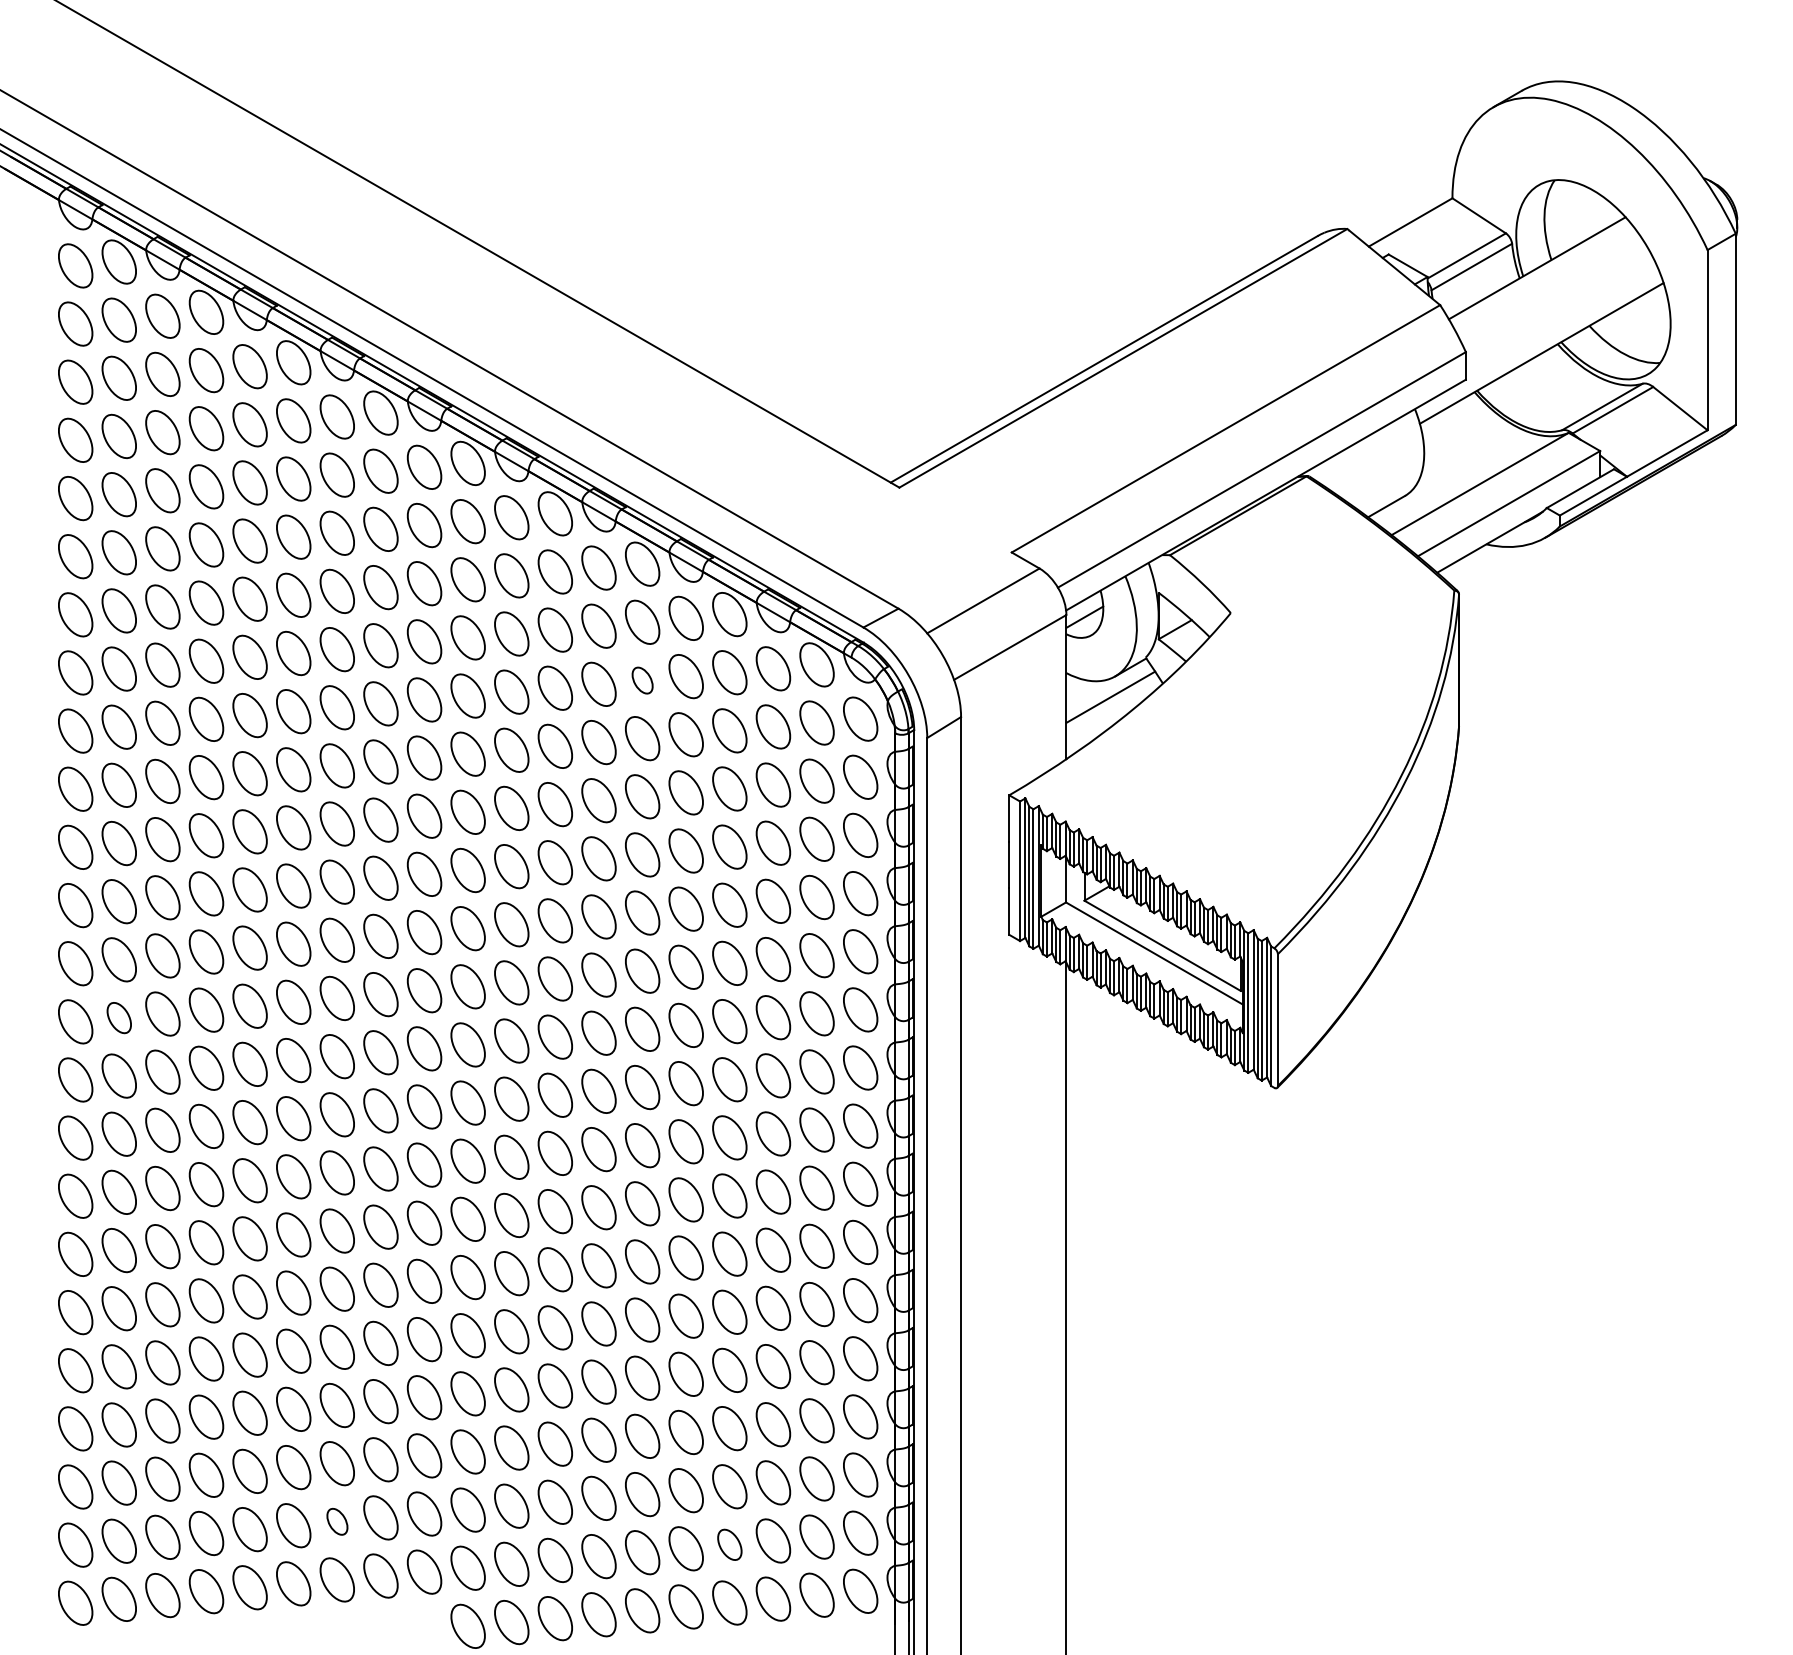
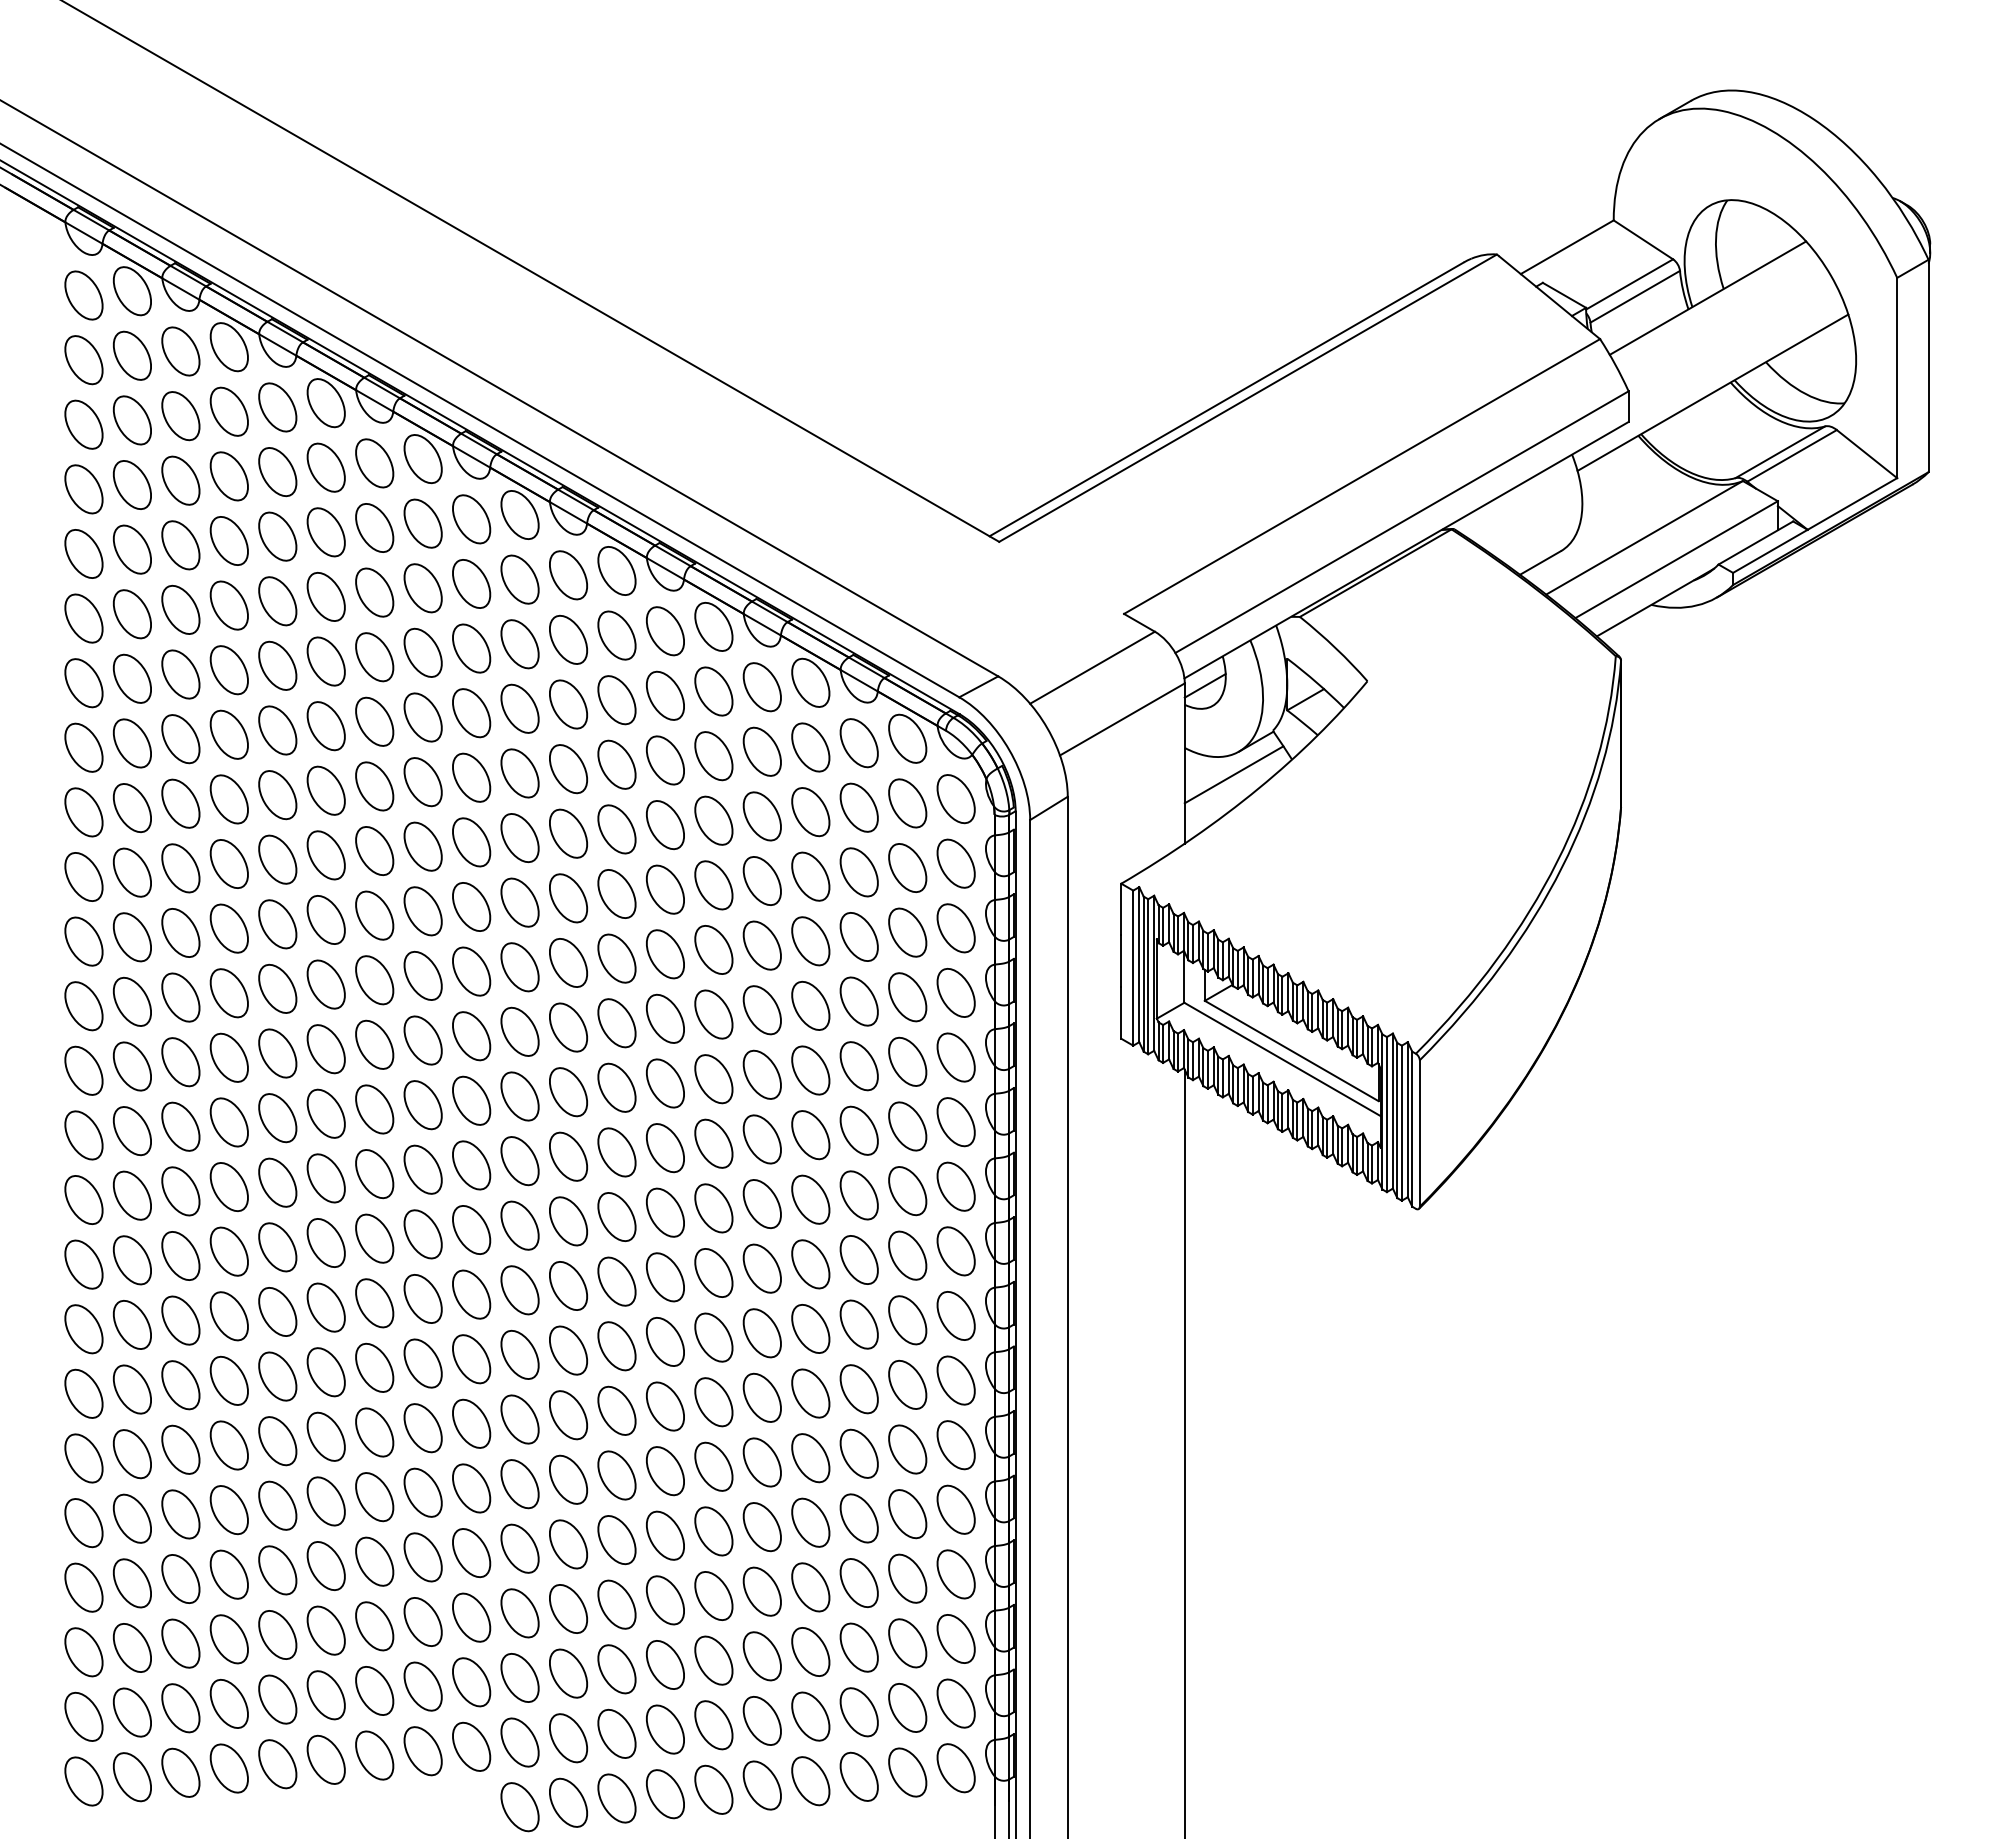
part: (642, 680) -> (713, 756), size x1.67
part: (119, 1018) -> (132, 1131), size x1.43
part: (337, 1521) -> (374, 1690), size x1.67
part: (729, 1544) -> (810, 1716), size x1.43

